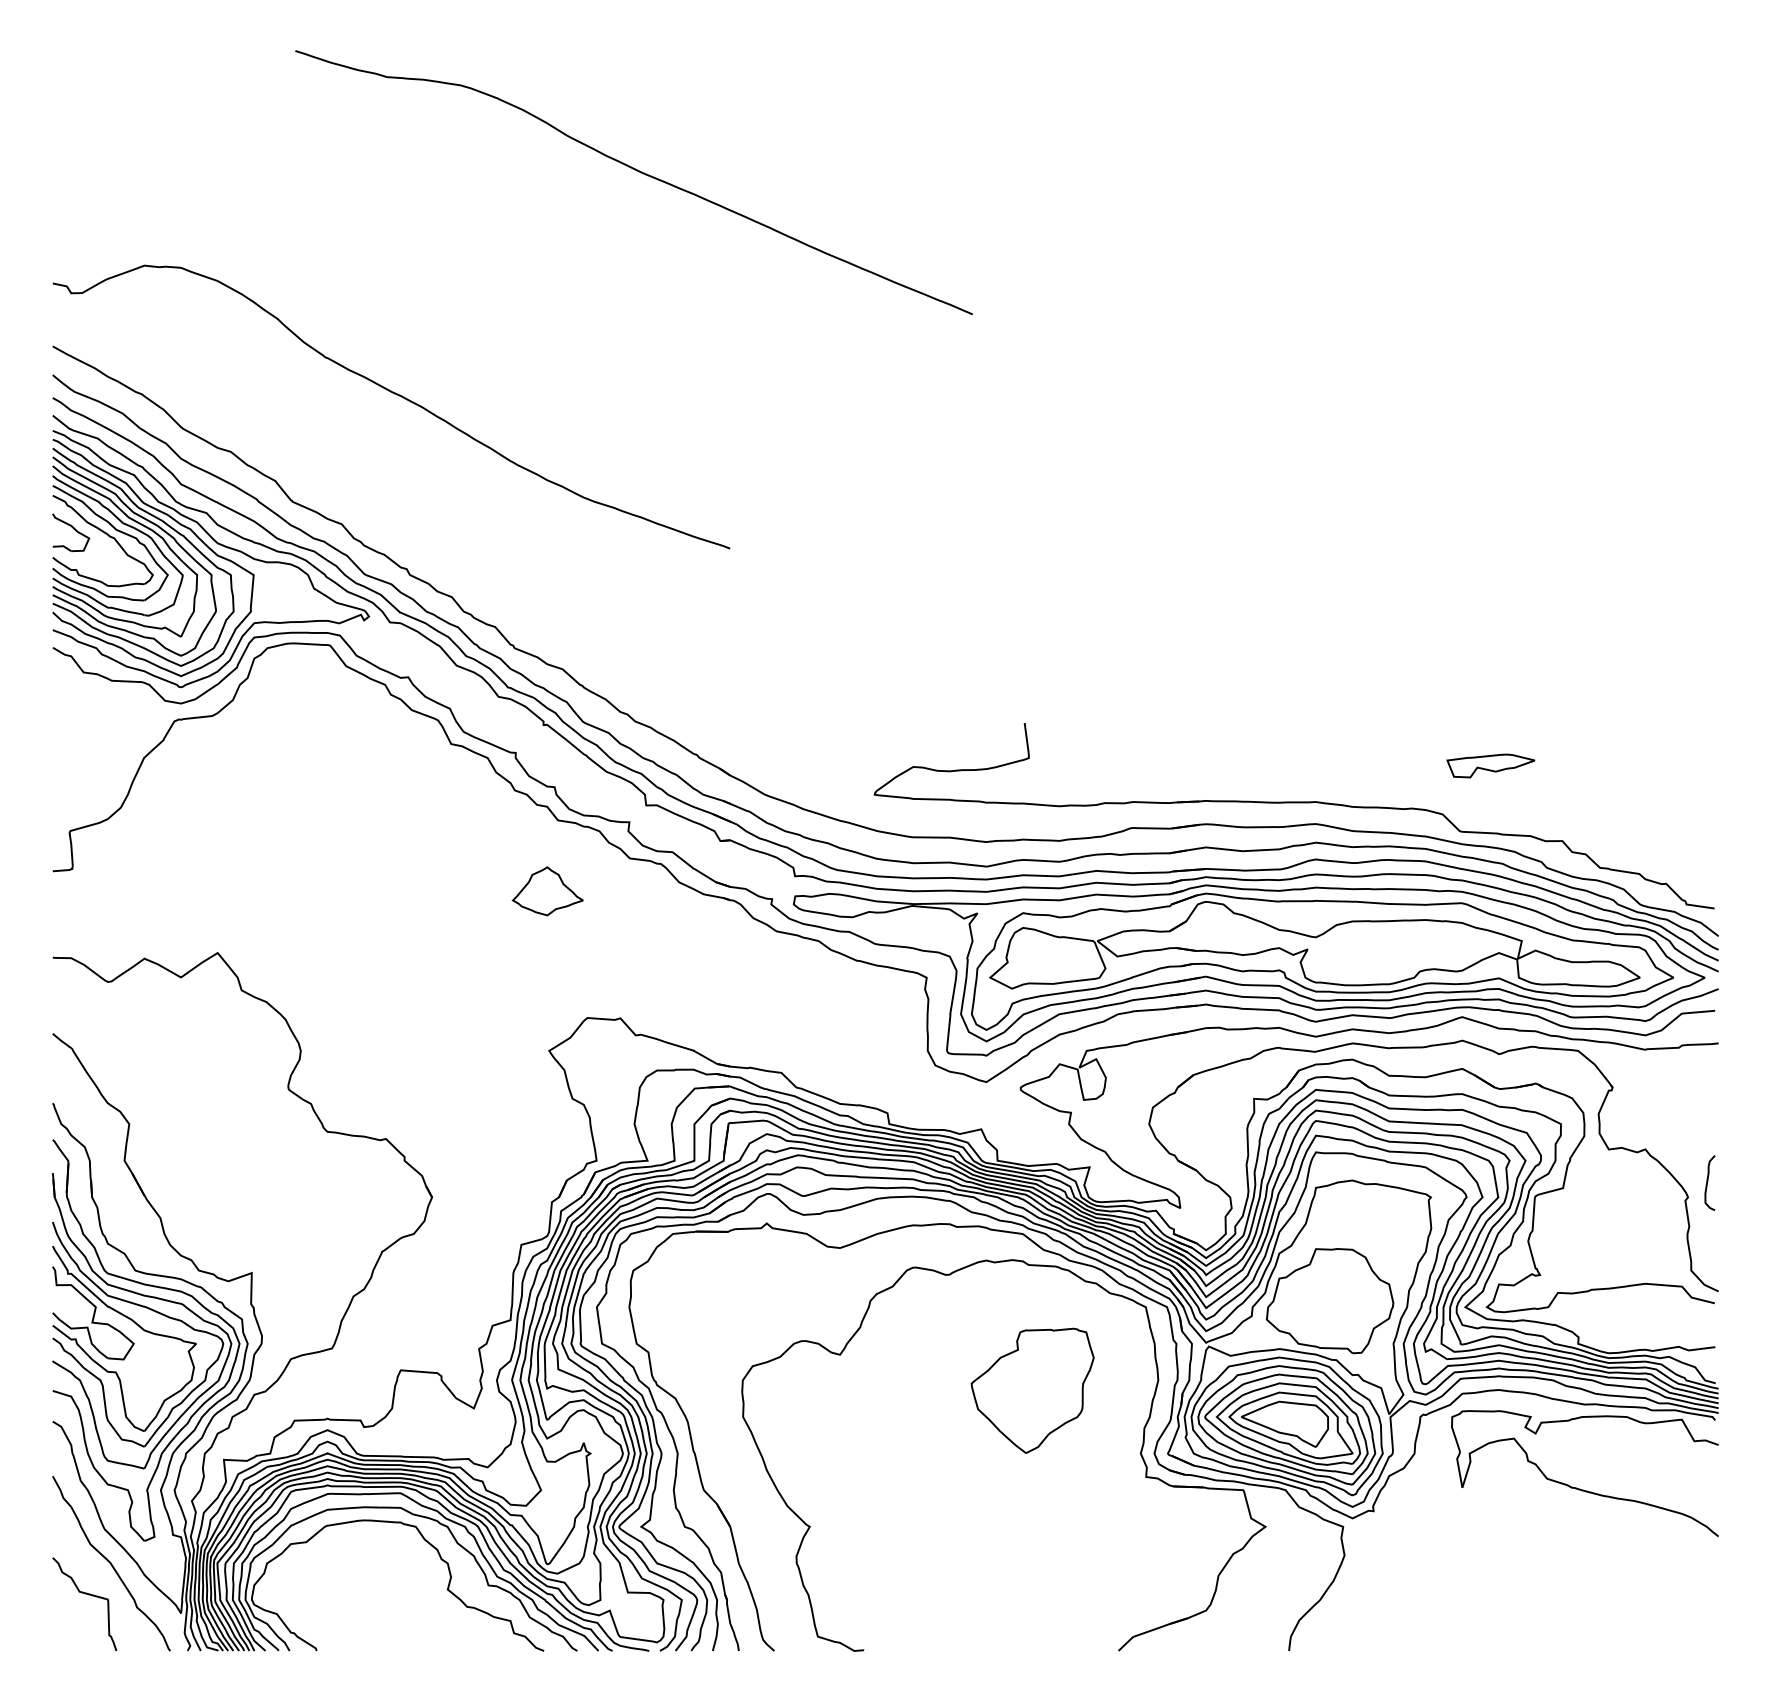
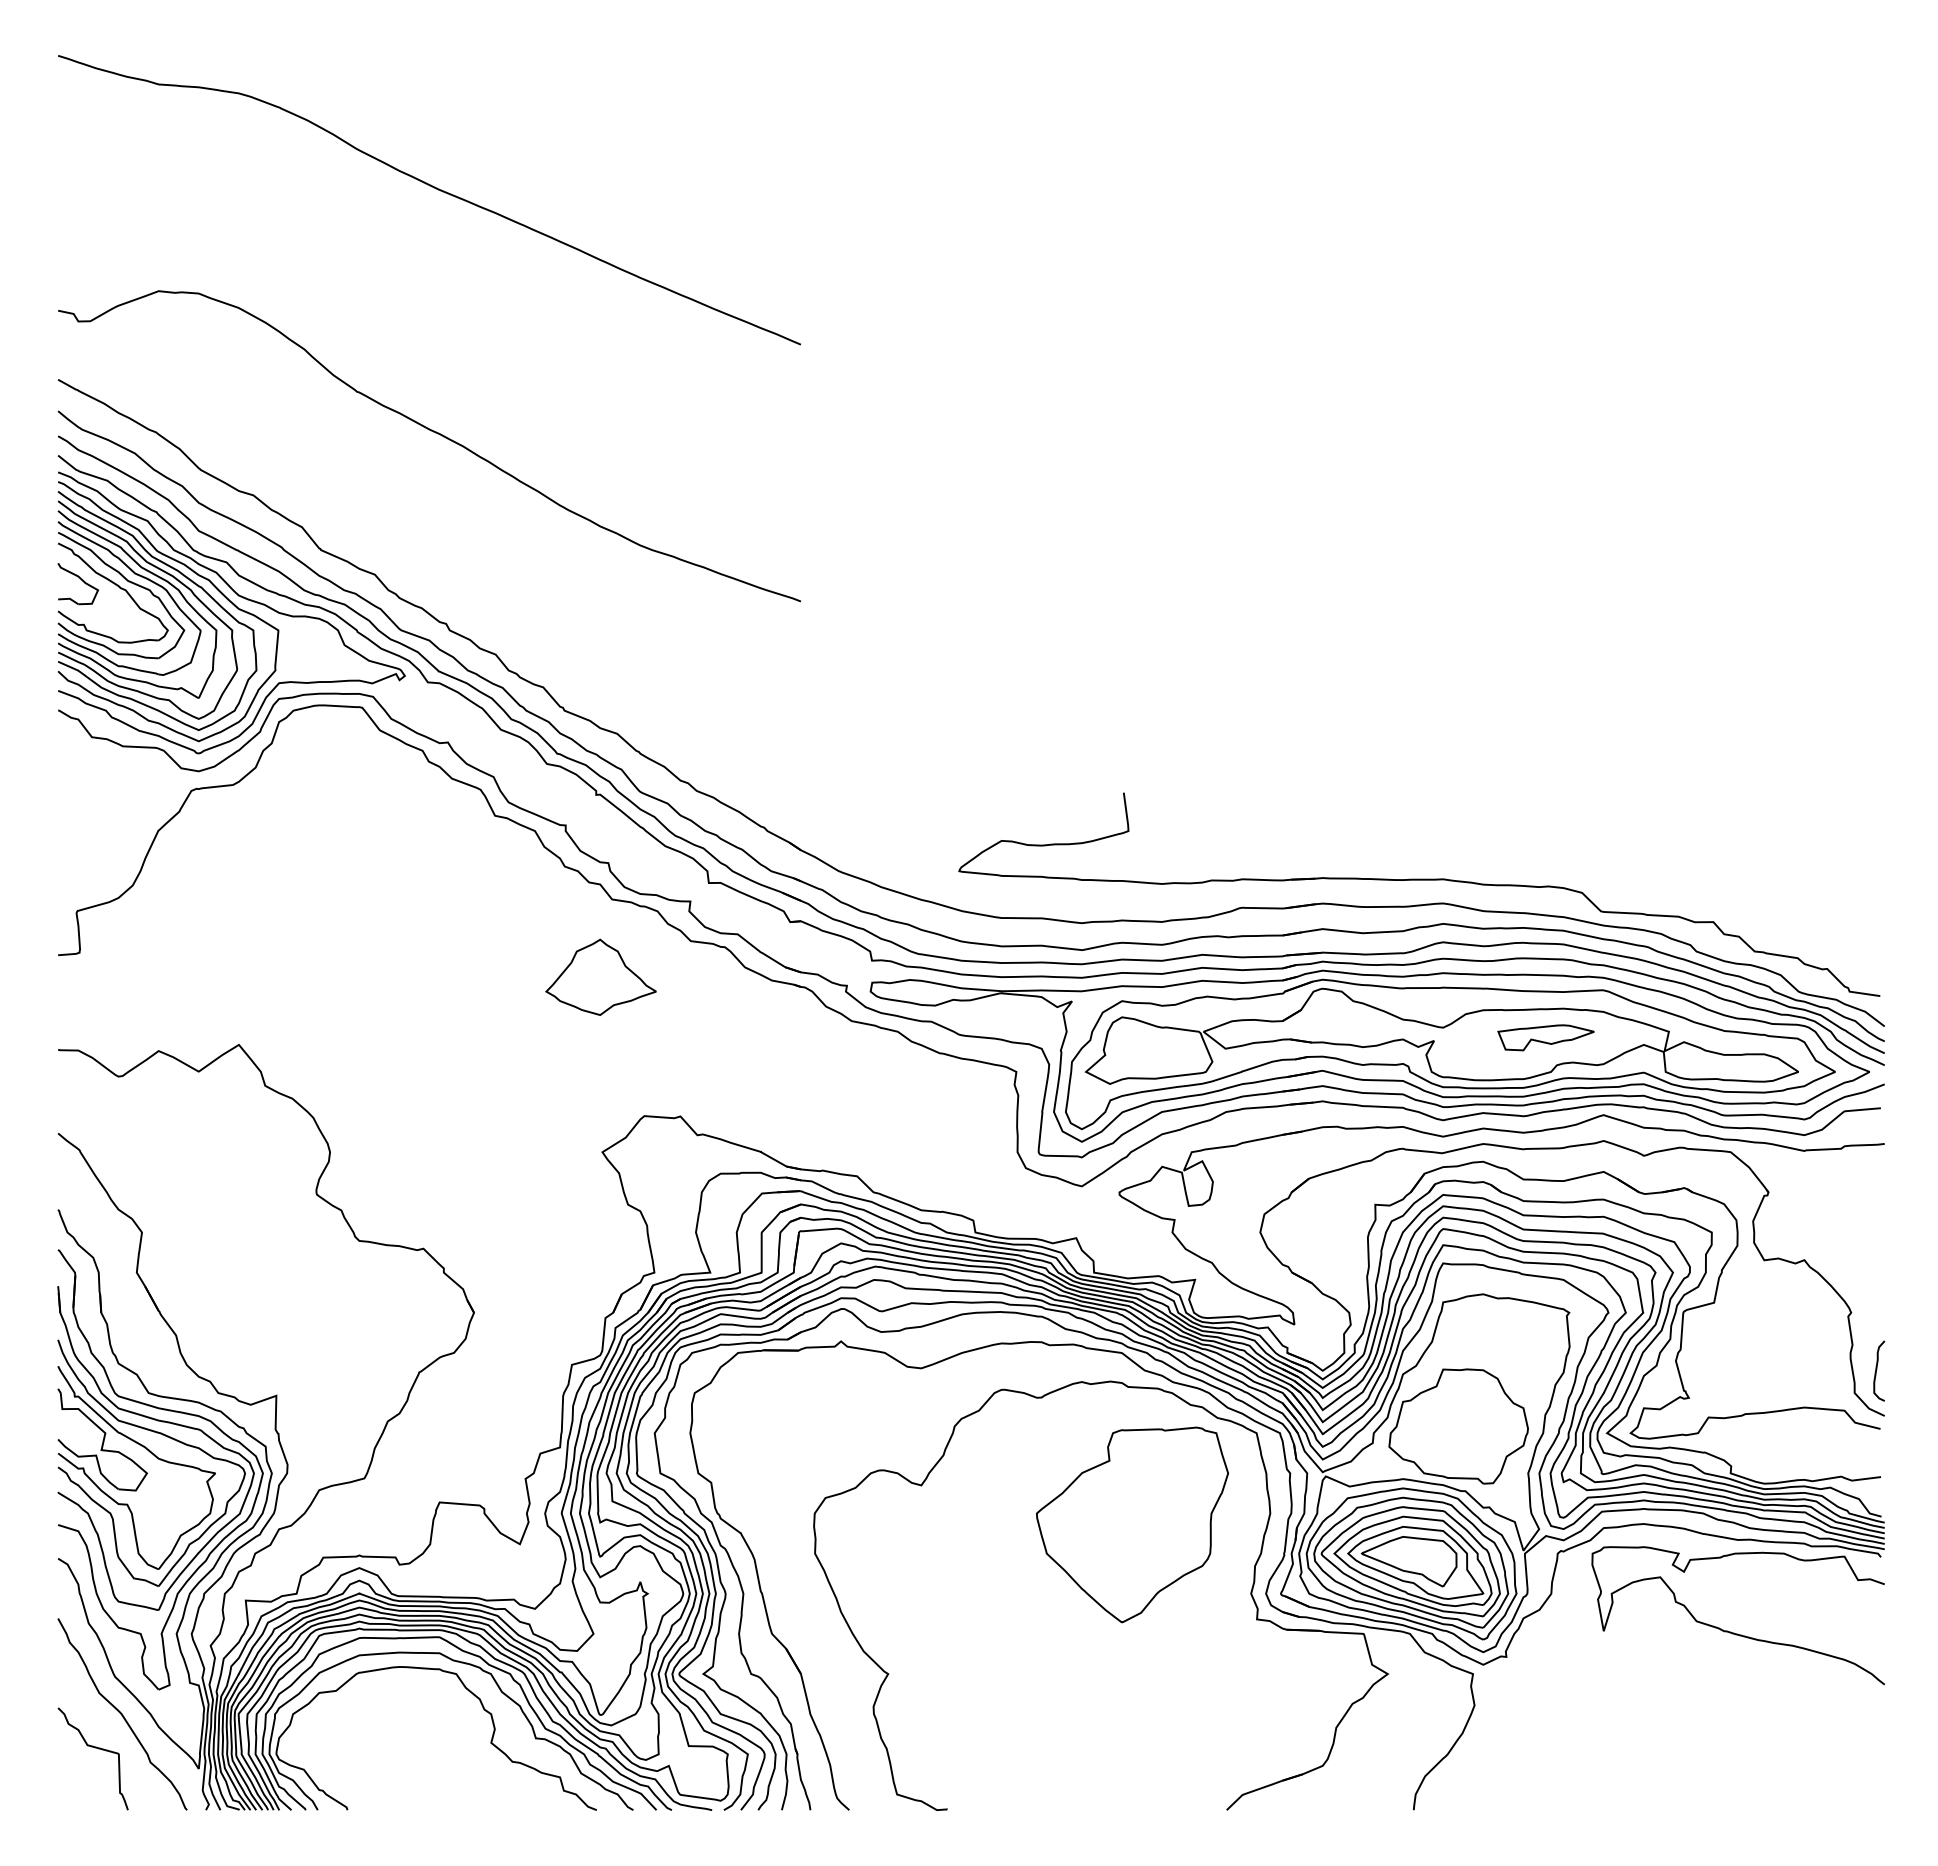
curve: (638, 172) -> (434, 188), moved
part: (1490, 765) -> (1545, 1037), moved
part: (547, 890) -> (600, 976), size x1.43
curve: (1708, 1181) -> (1877, 1369), moved
part: (1032, 1390) -> (1132, 1524), size x1.43

